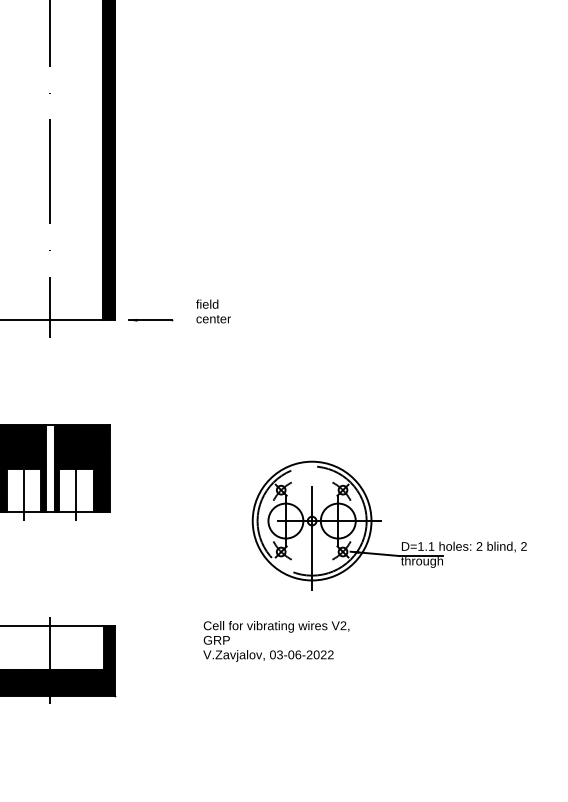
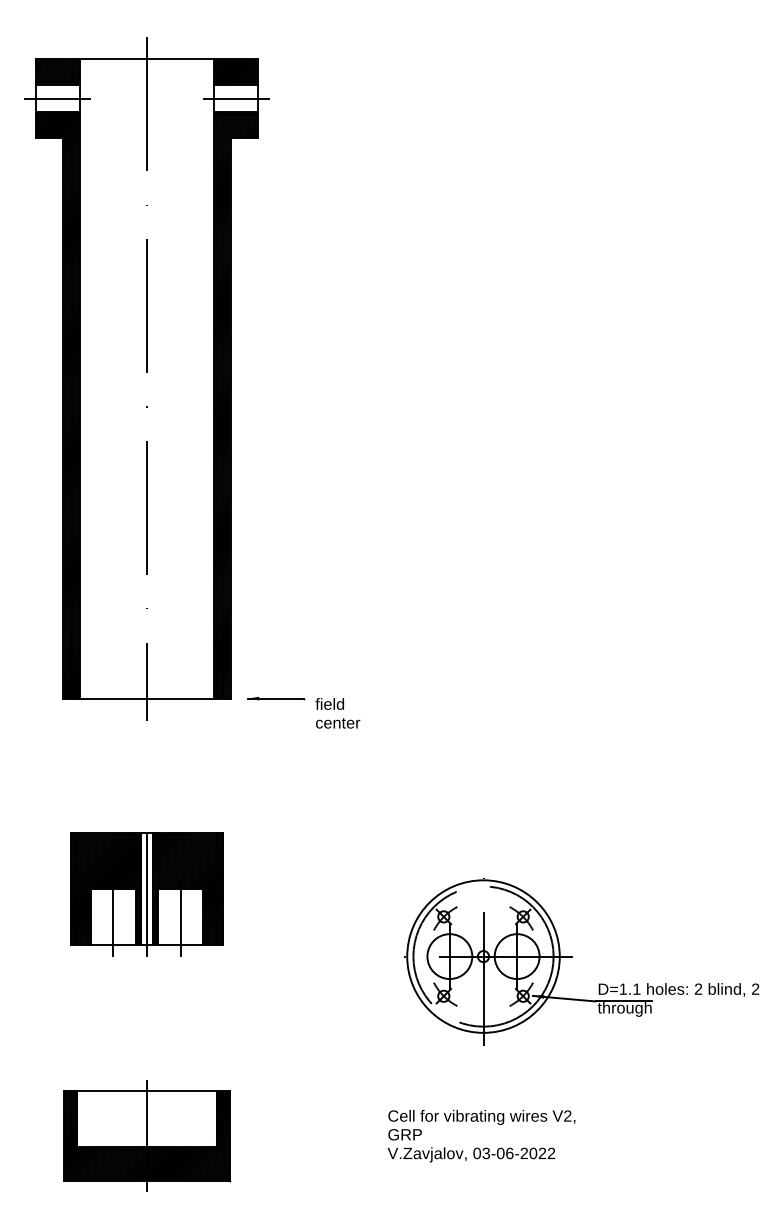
text: (213, 311) -> (337, 713), moved
line: (50, 472) -> (147, 894), added
text: (276, 640) -> (481, 1135), moved

